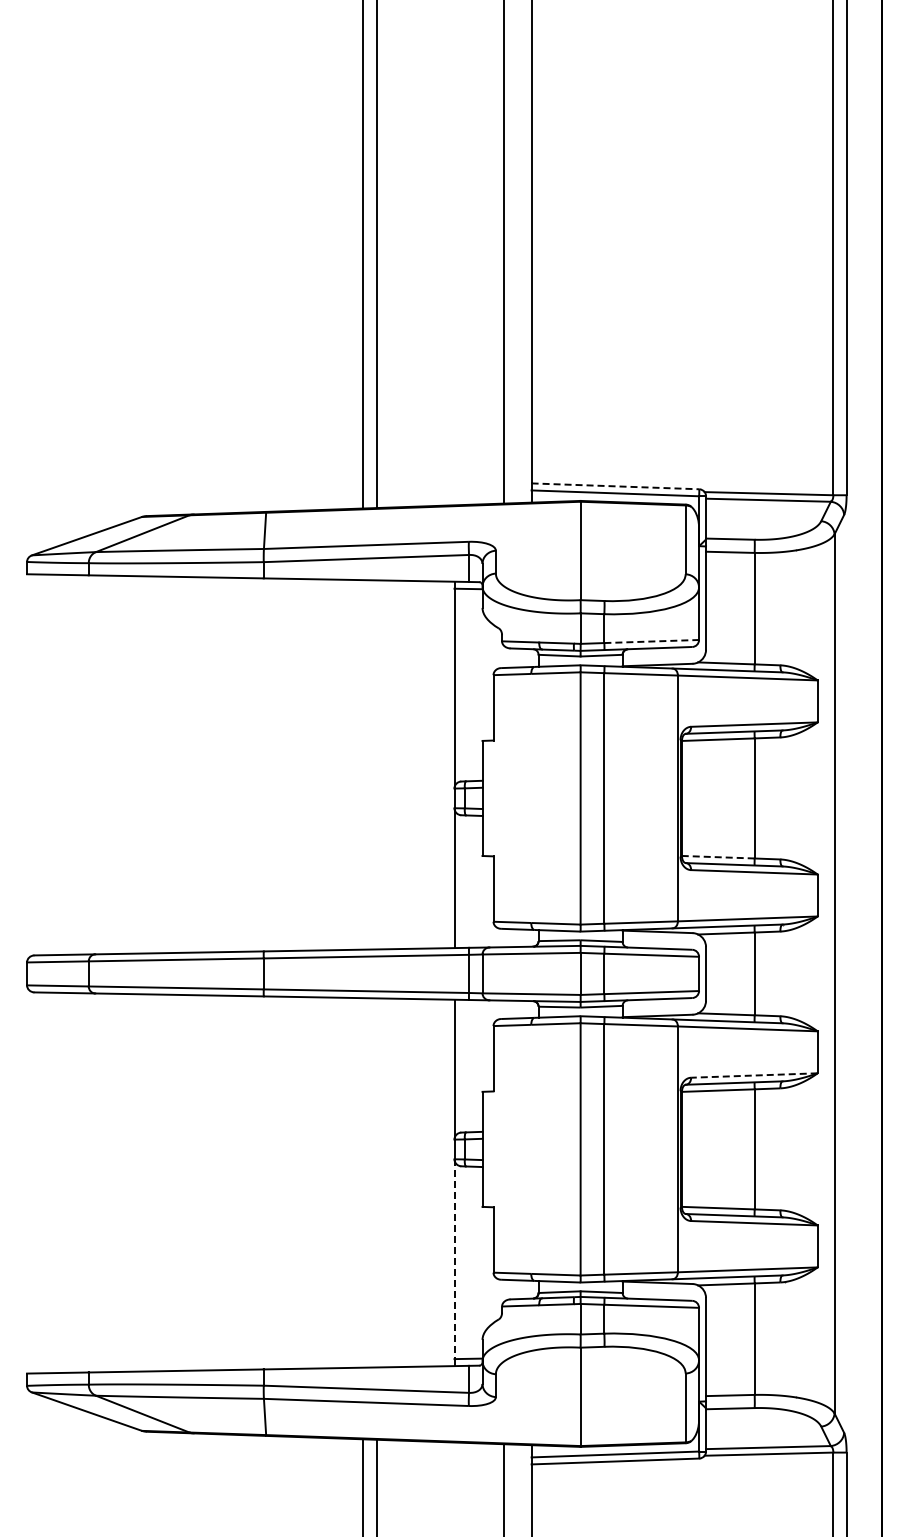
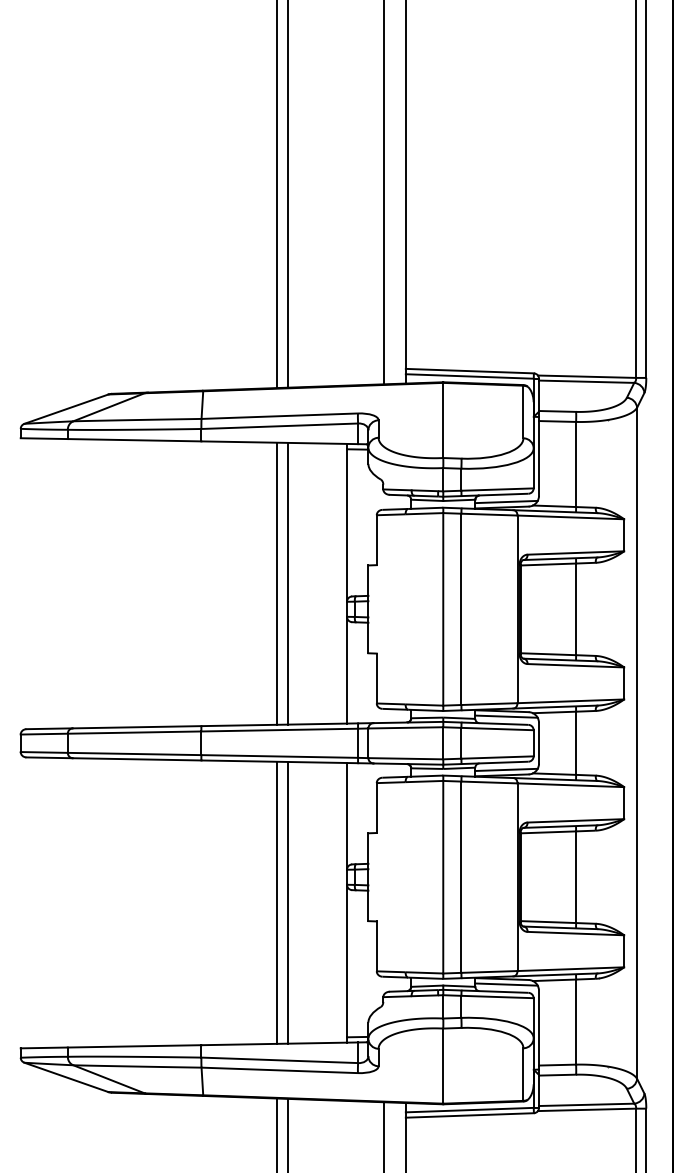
line: (615, 486) -> (469, 371), dashed -> solid
line: (652, 641) -> (498, 489), dashed -> solid
line: (663, 657) -> (506, 501), added
line: (363, 764) -> (277, 583), added
line: (376, 764) -> (287, 583), added
line: (717, 857) -> (547, 654), dashed -> solid
line: (663, 938) -> (506, 716), added
line: (663, 1008) -> (506, 769), added
line: (753, 1075) -> (575, 820), dashed -> solid
line: (363, 1182) -> (277, 902), added
line: (376, 1182) -> (287, 902), added
line: (454, 1259) -> (347, 961), dashed -> solid
line: (663, 1289) -> (506, 984), added

